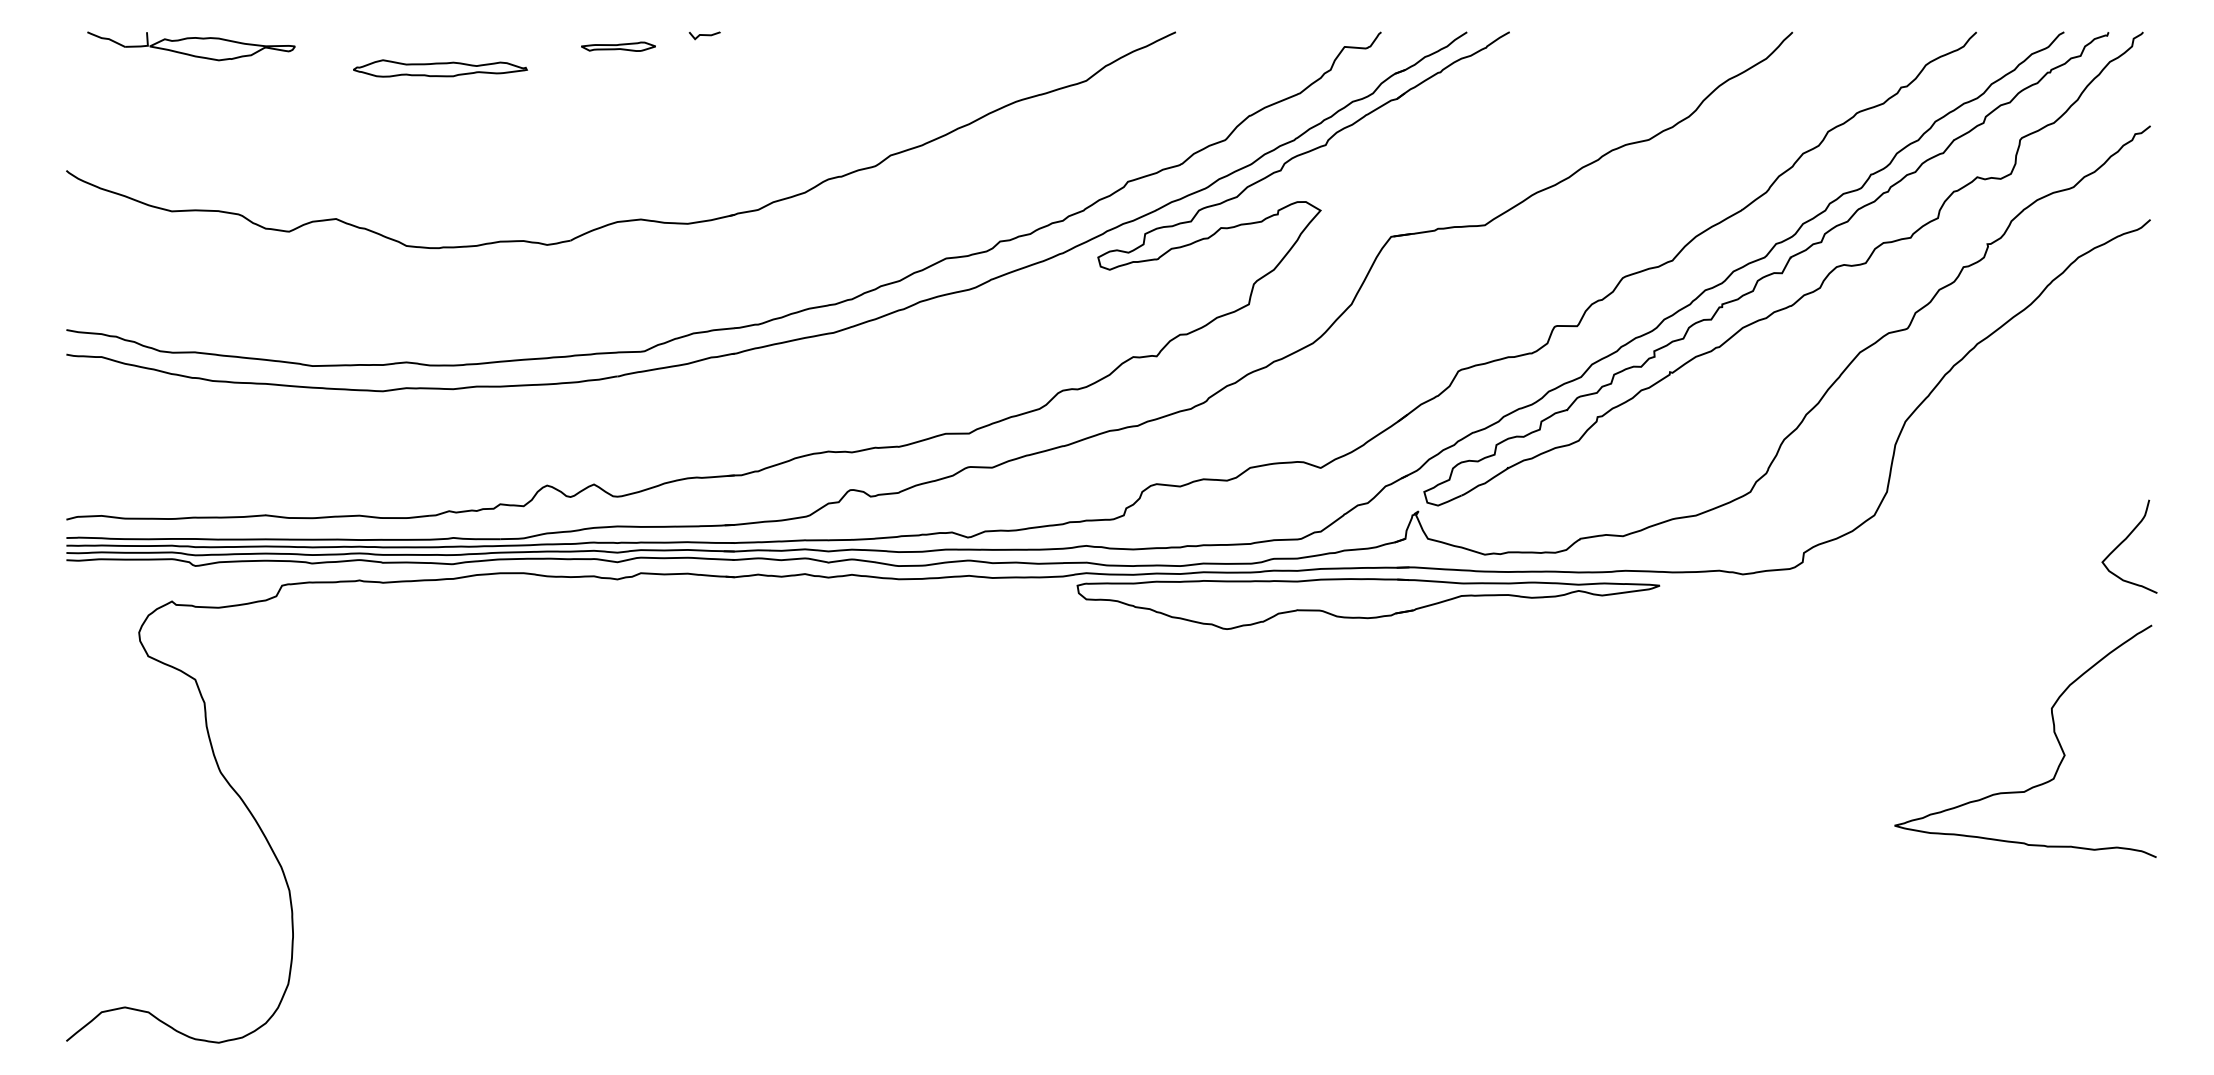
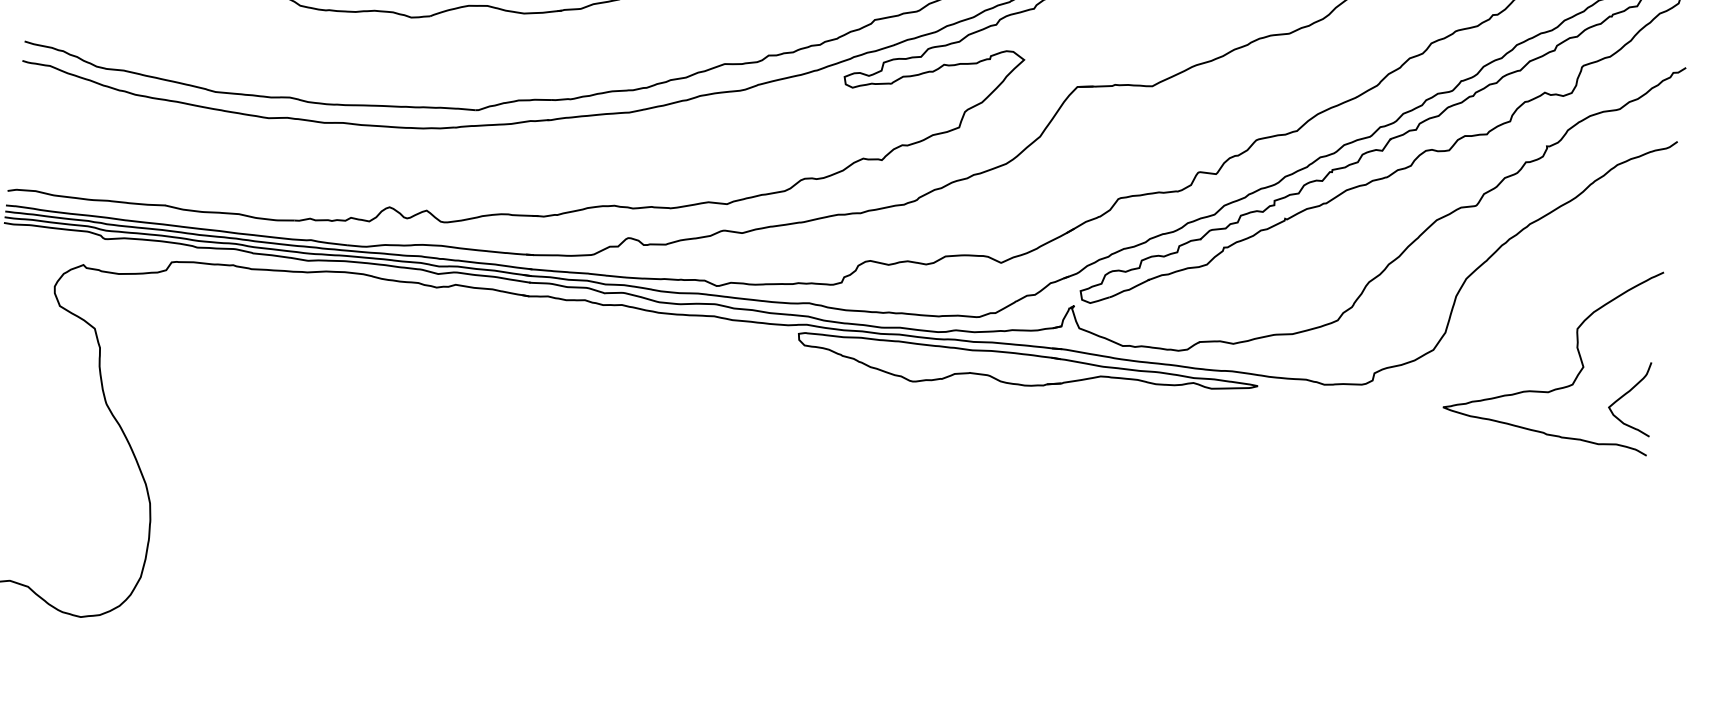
curve: (2053, 732) -> (1576, 348), moved

